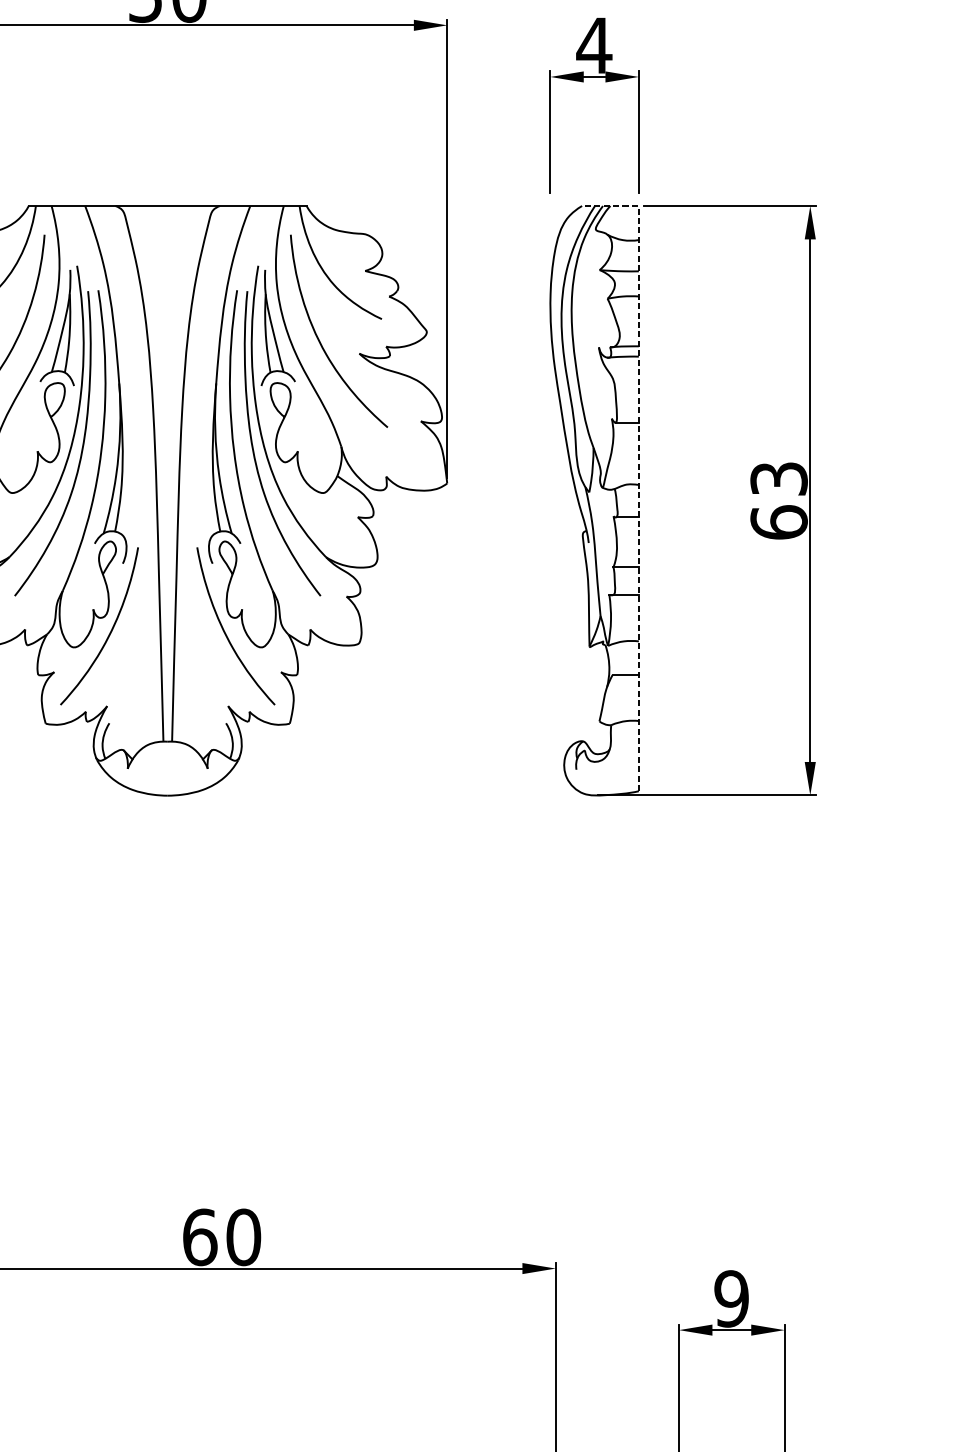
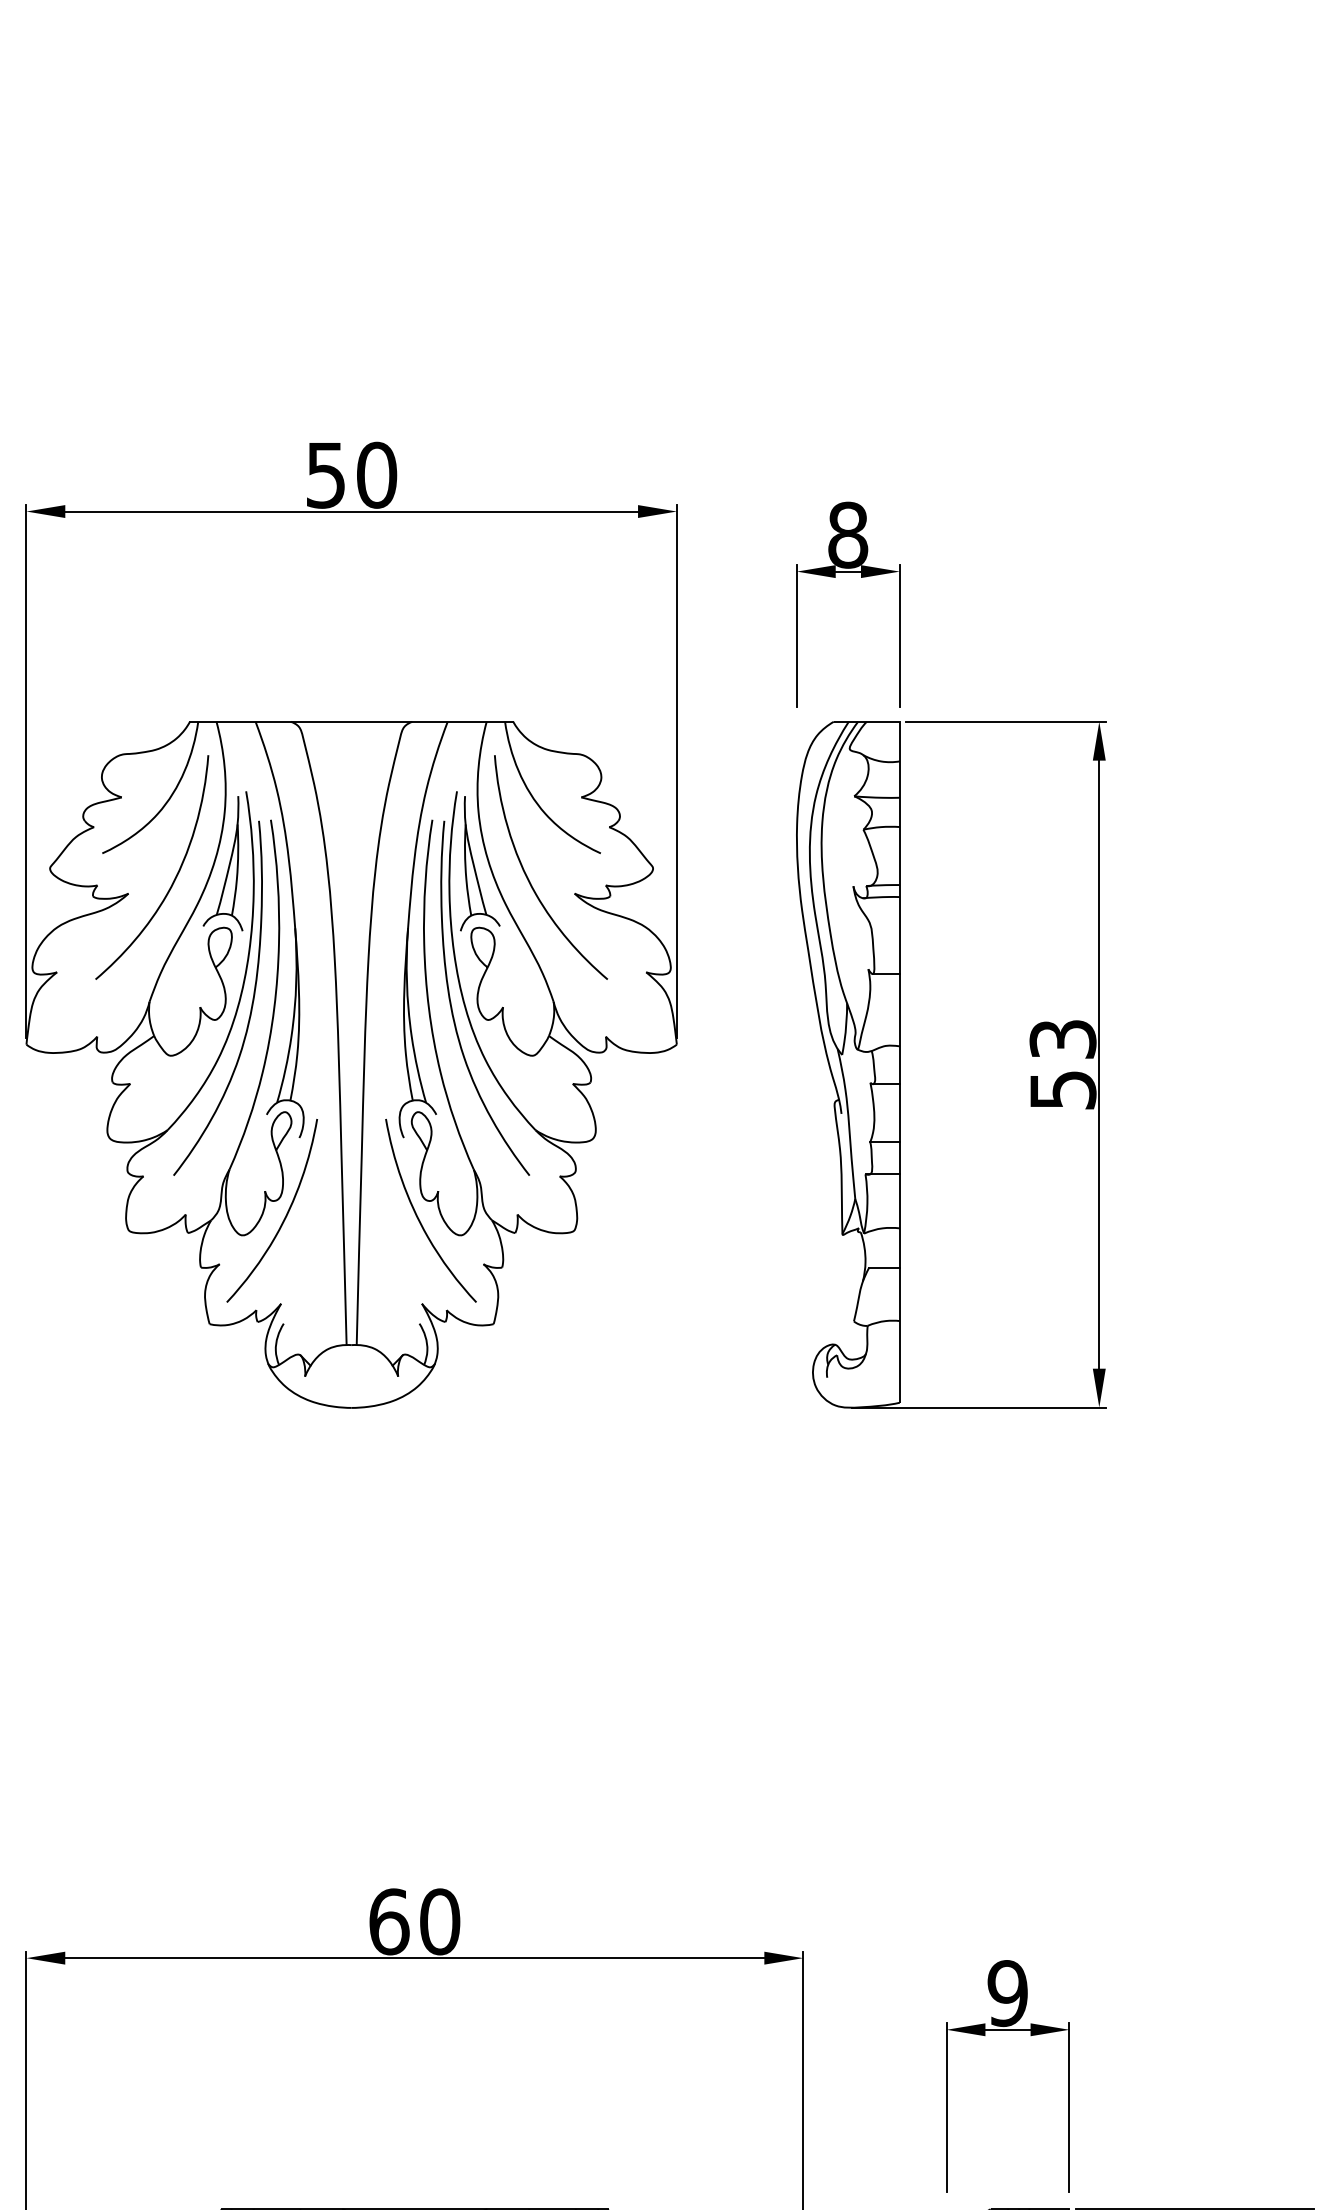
text: (593, 45) -> (847, 534), 4 -> 8
line: (638, 468) -> (899, 1027), dashed -> solid
text: (778, 522) -> (1062, 1089), 63 -> 53

